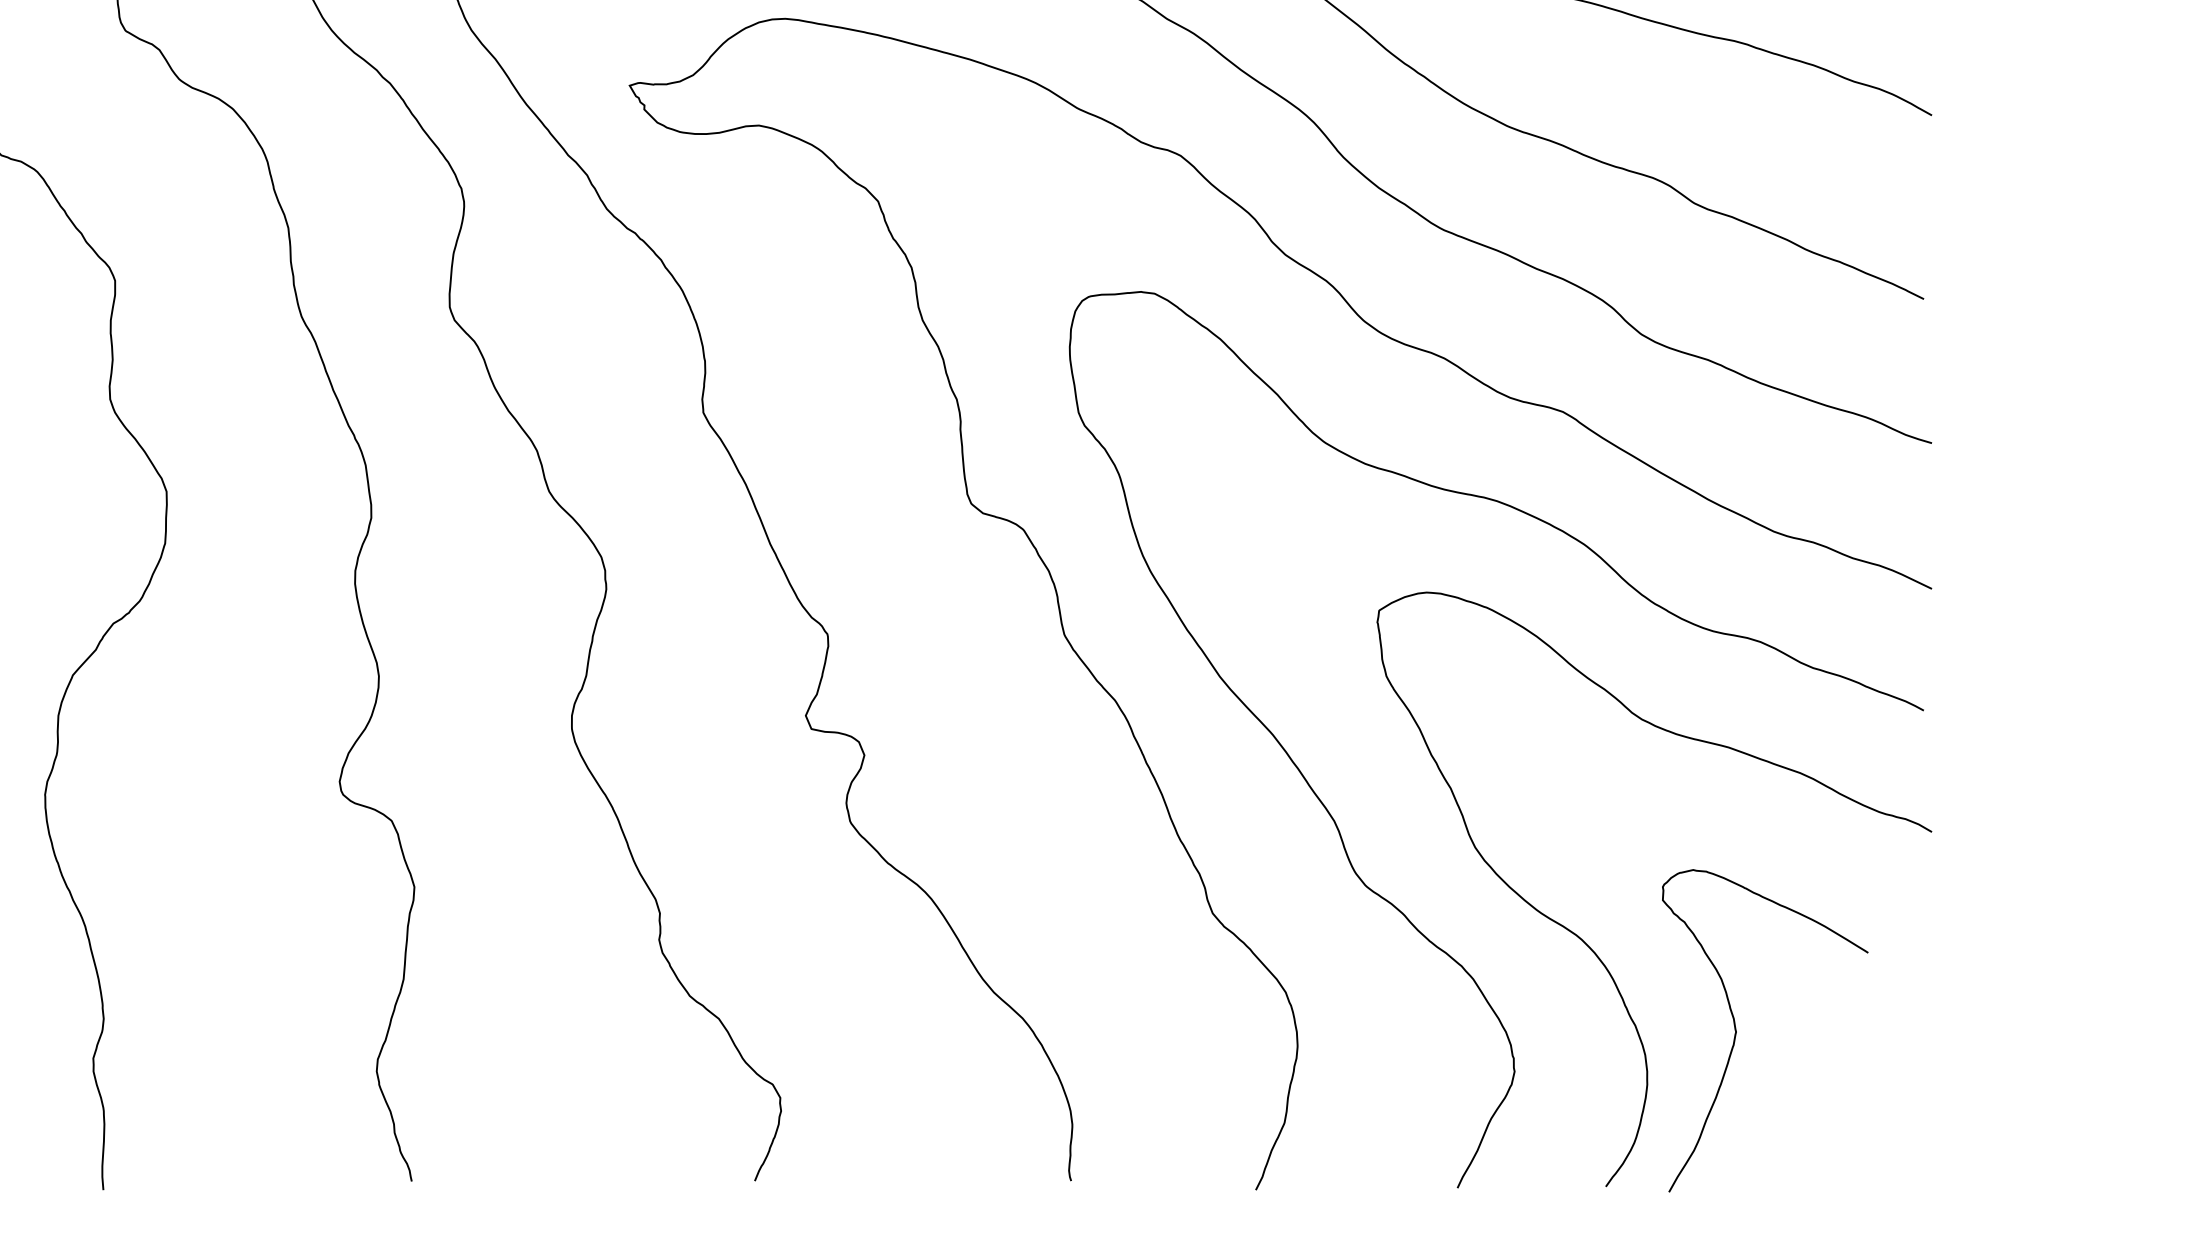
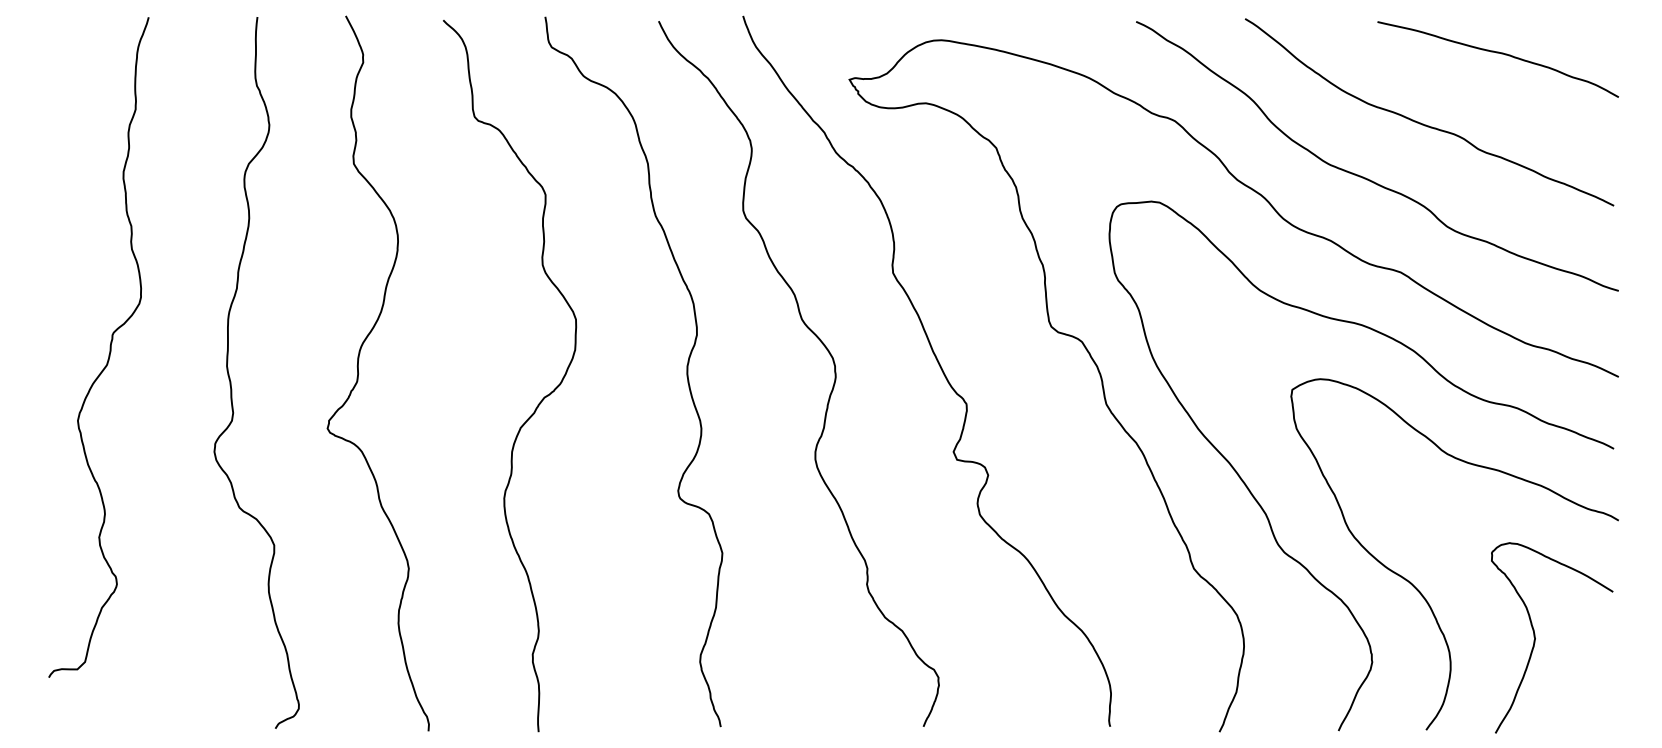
curve: (1736, 1029) -> (1535, 637), moved

